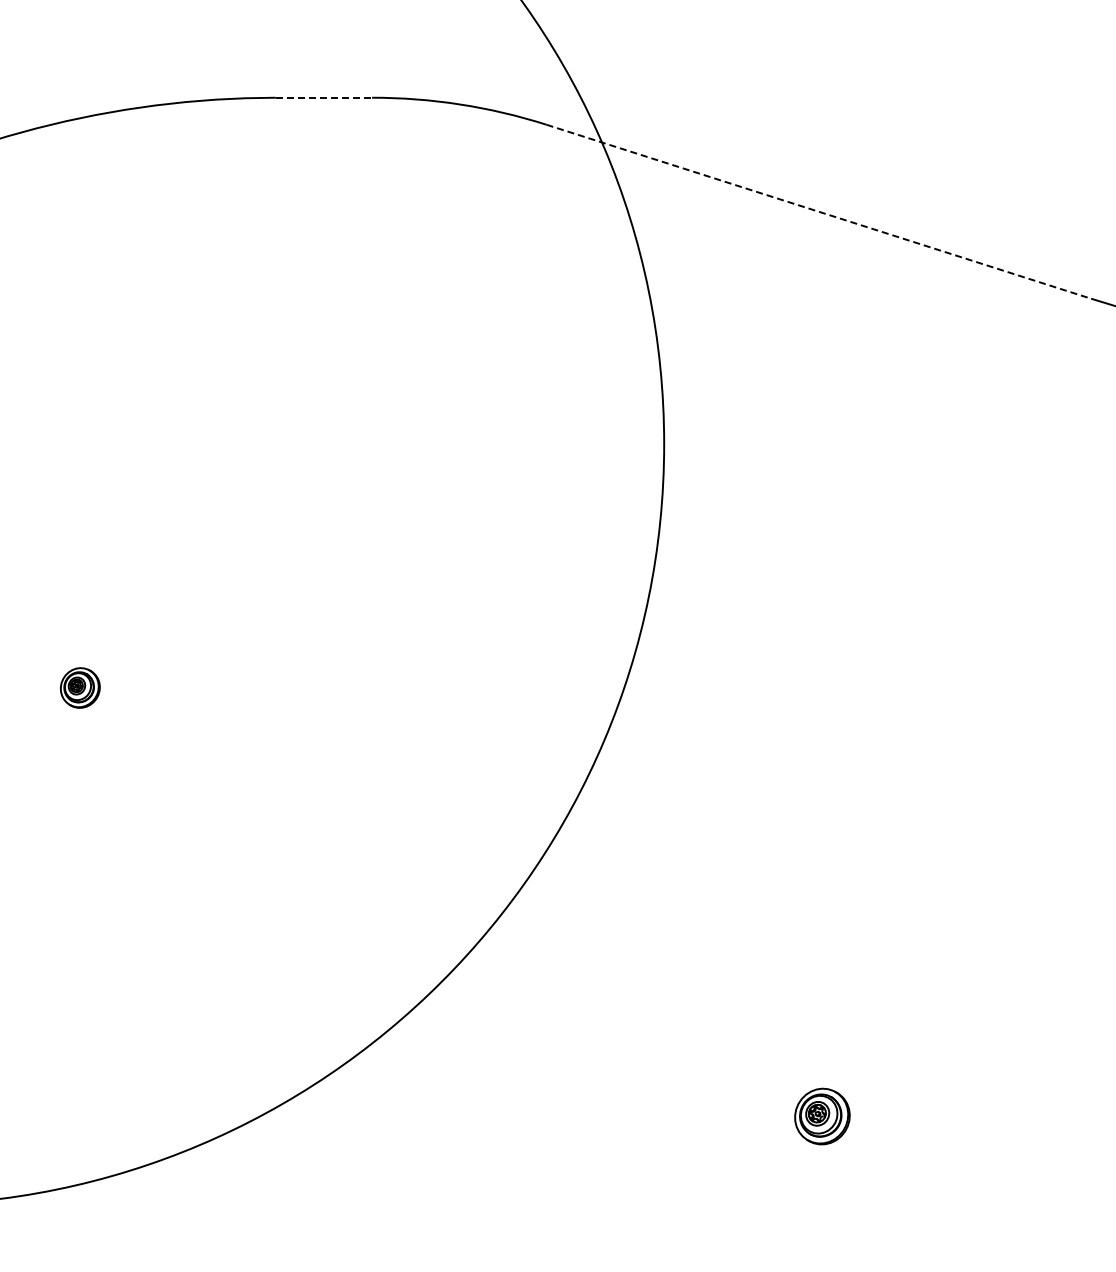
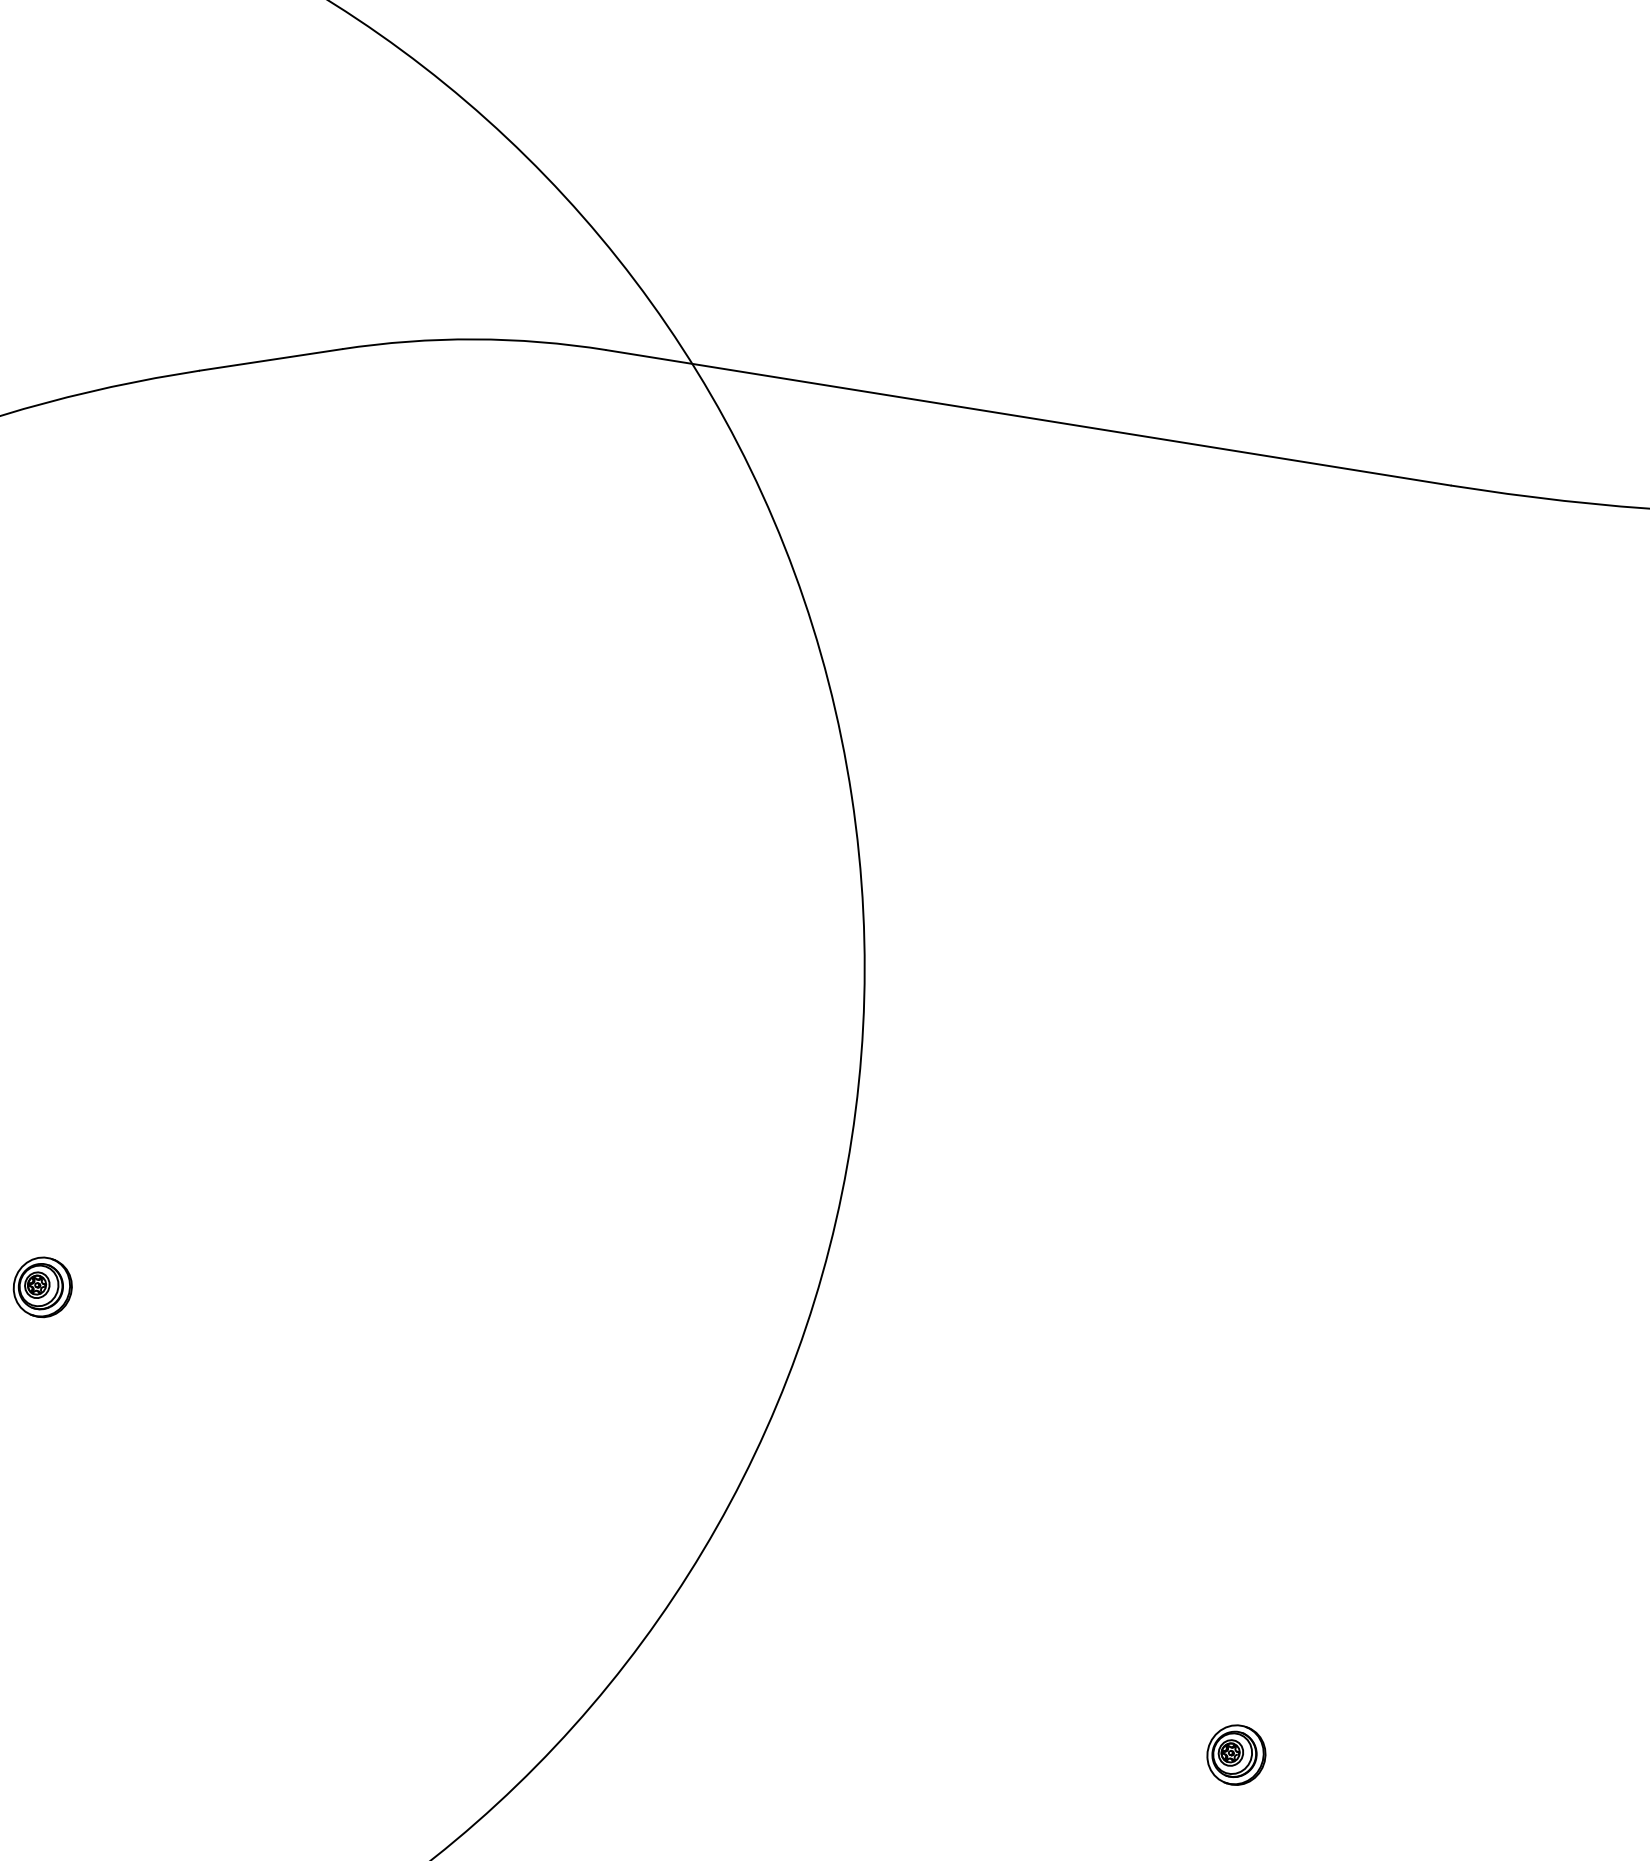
line: (324, 97) -> (271, 359), dashed -> solid
line: (818, 211) -> (1027, 417), dashed -> solid
part: (822, 1116) -> (1236, 1755), size x0.71

